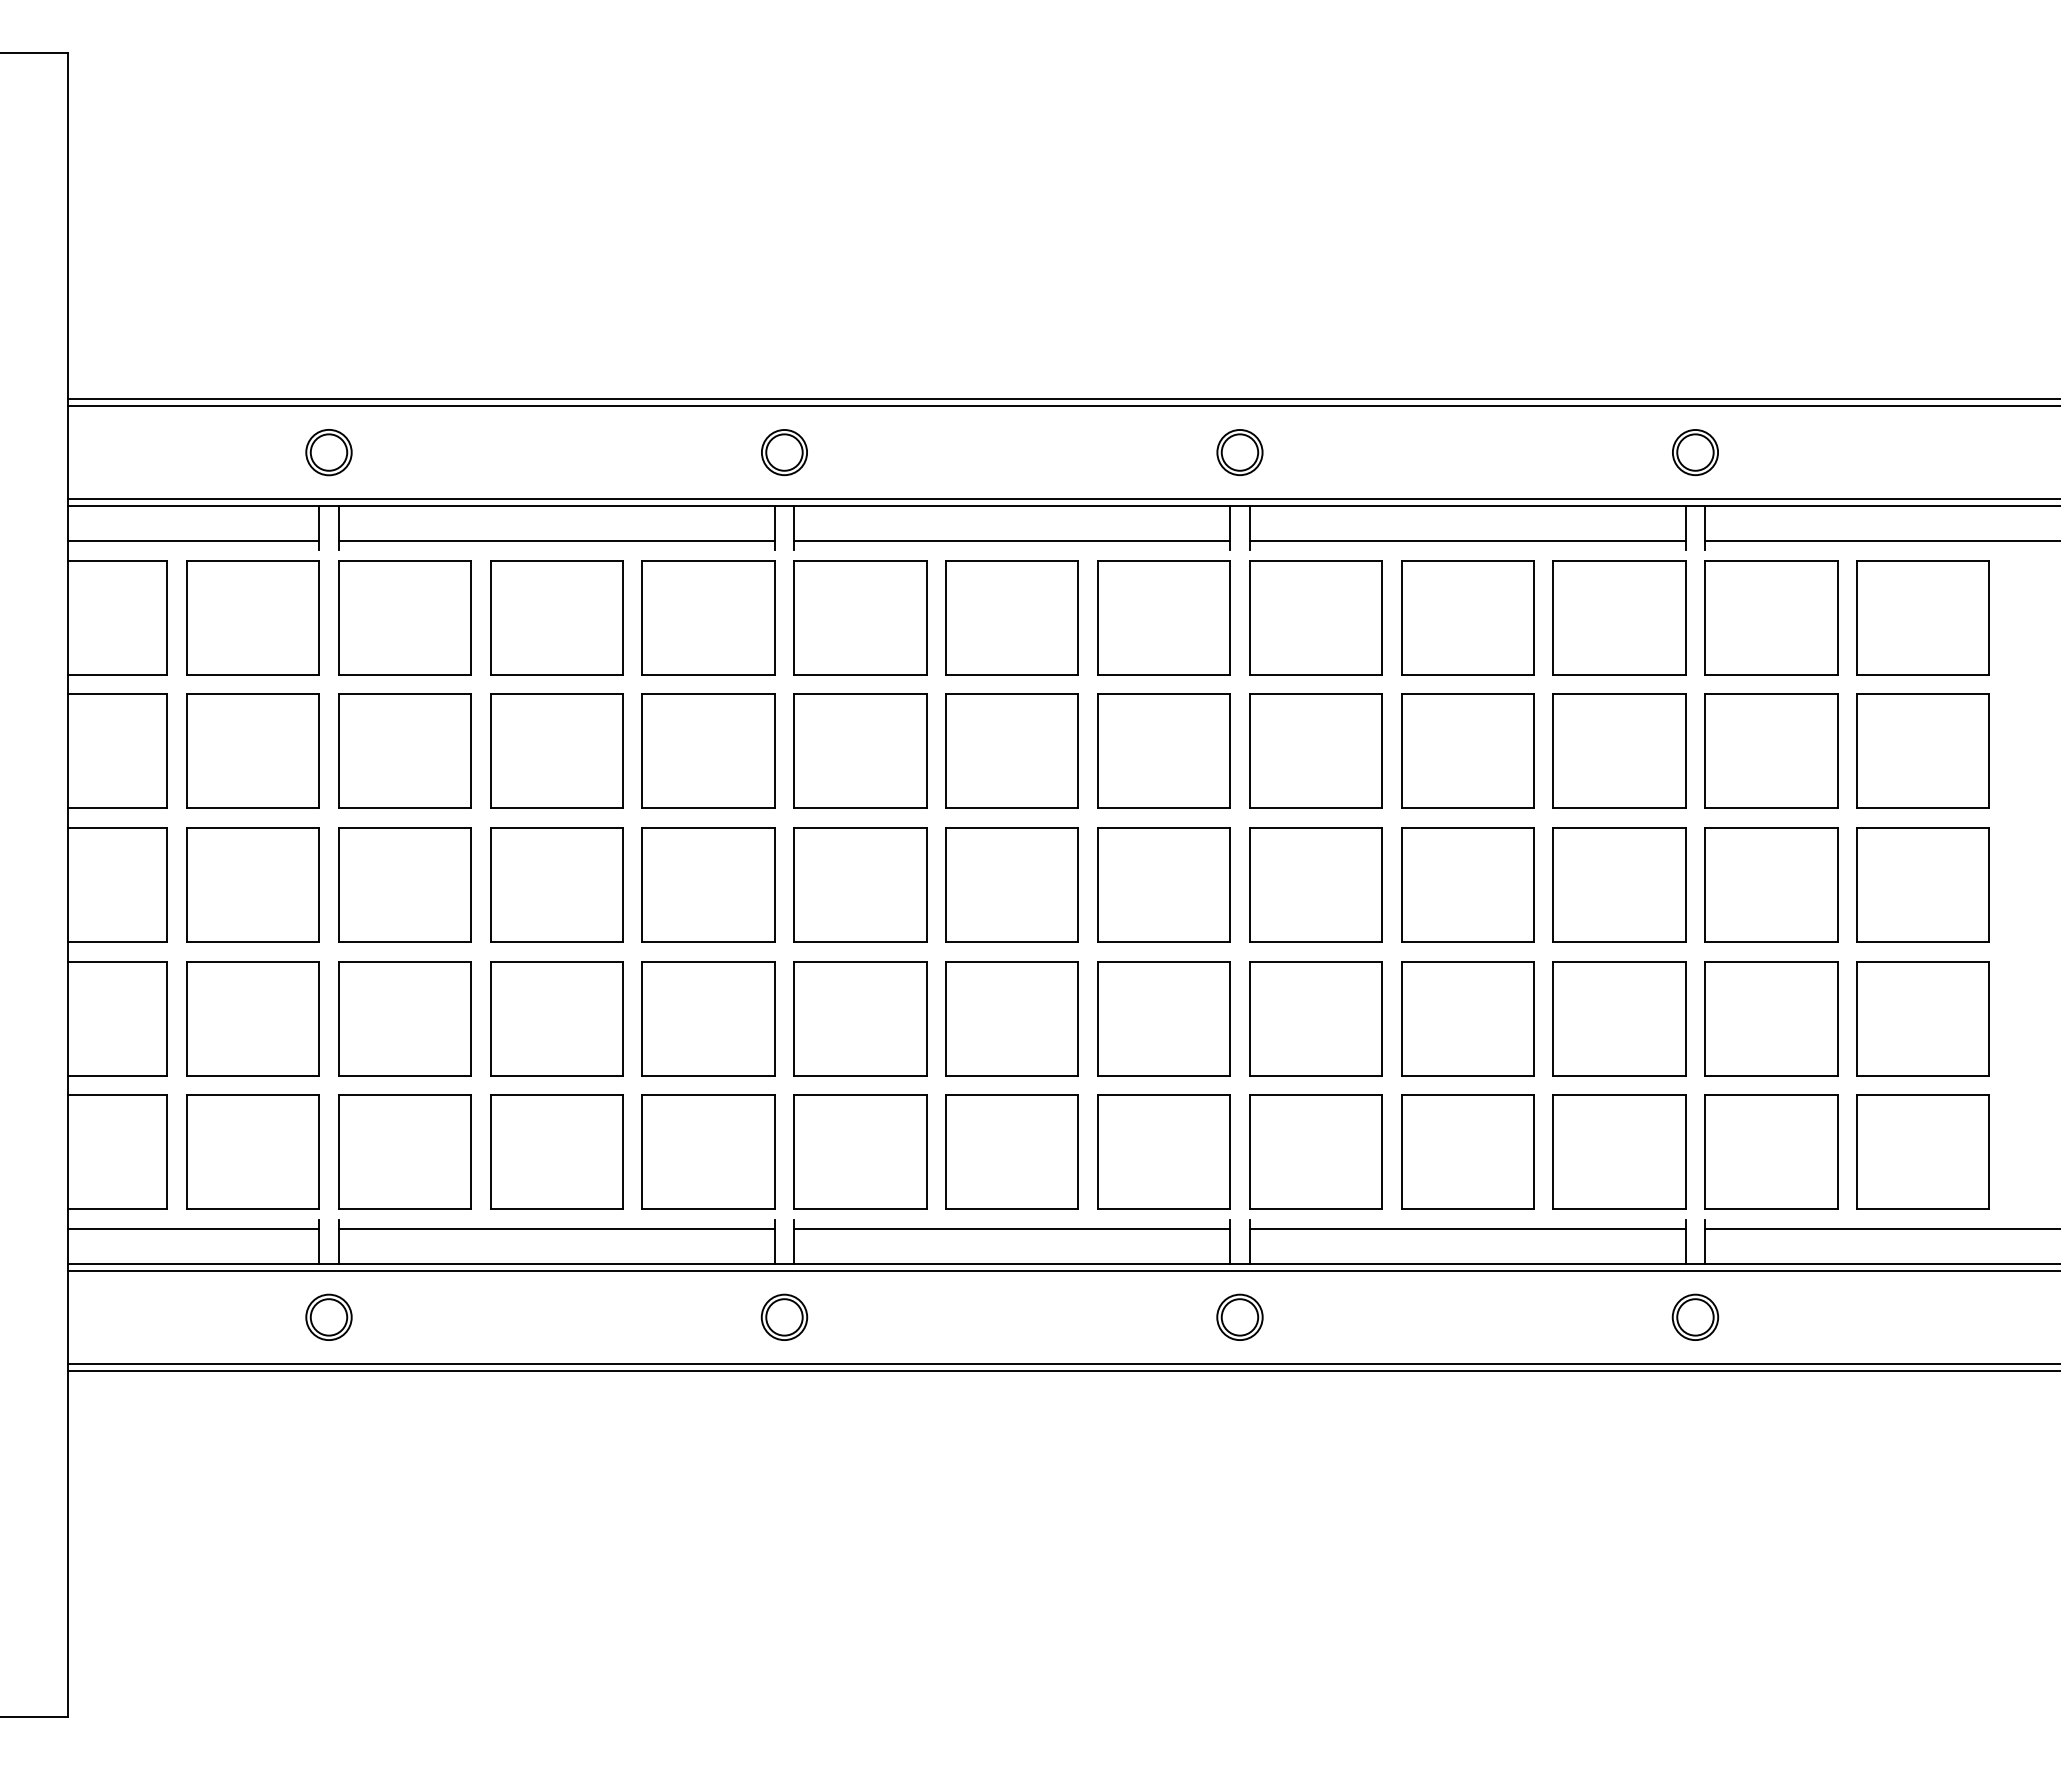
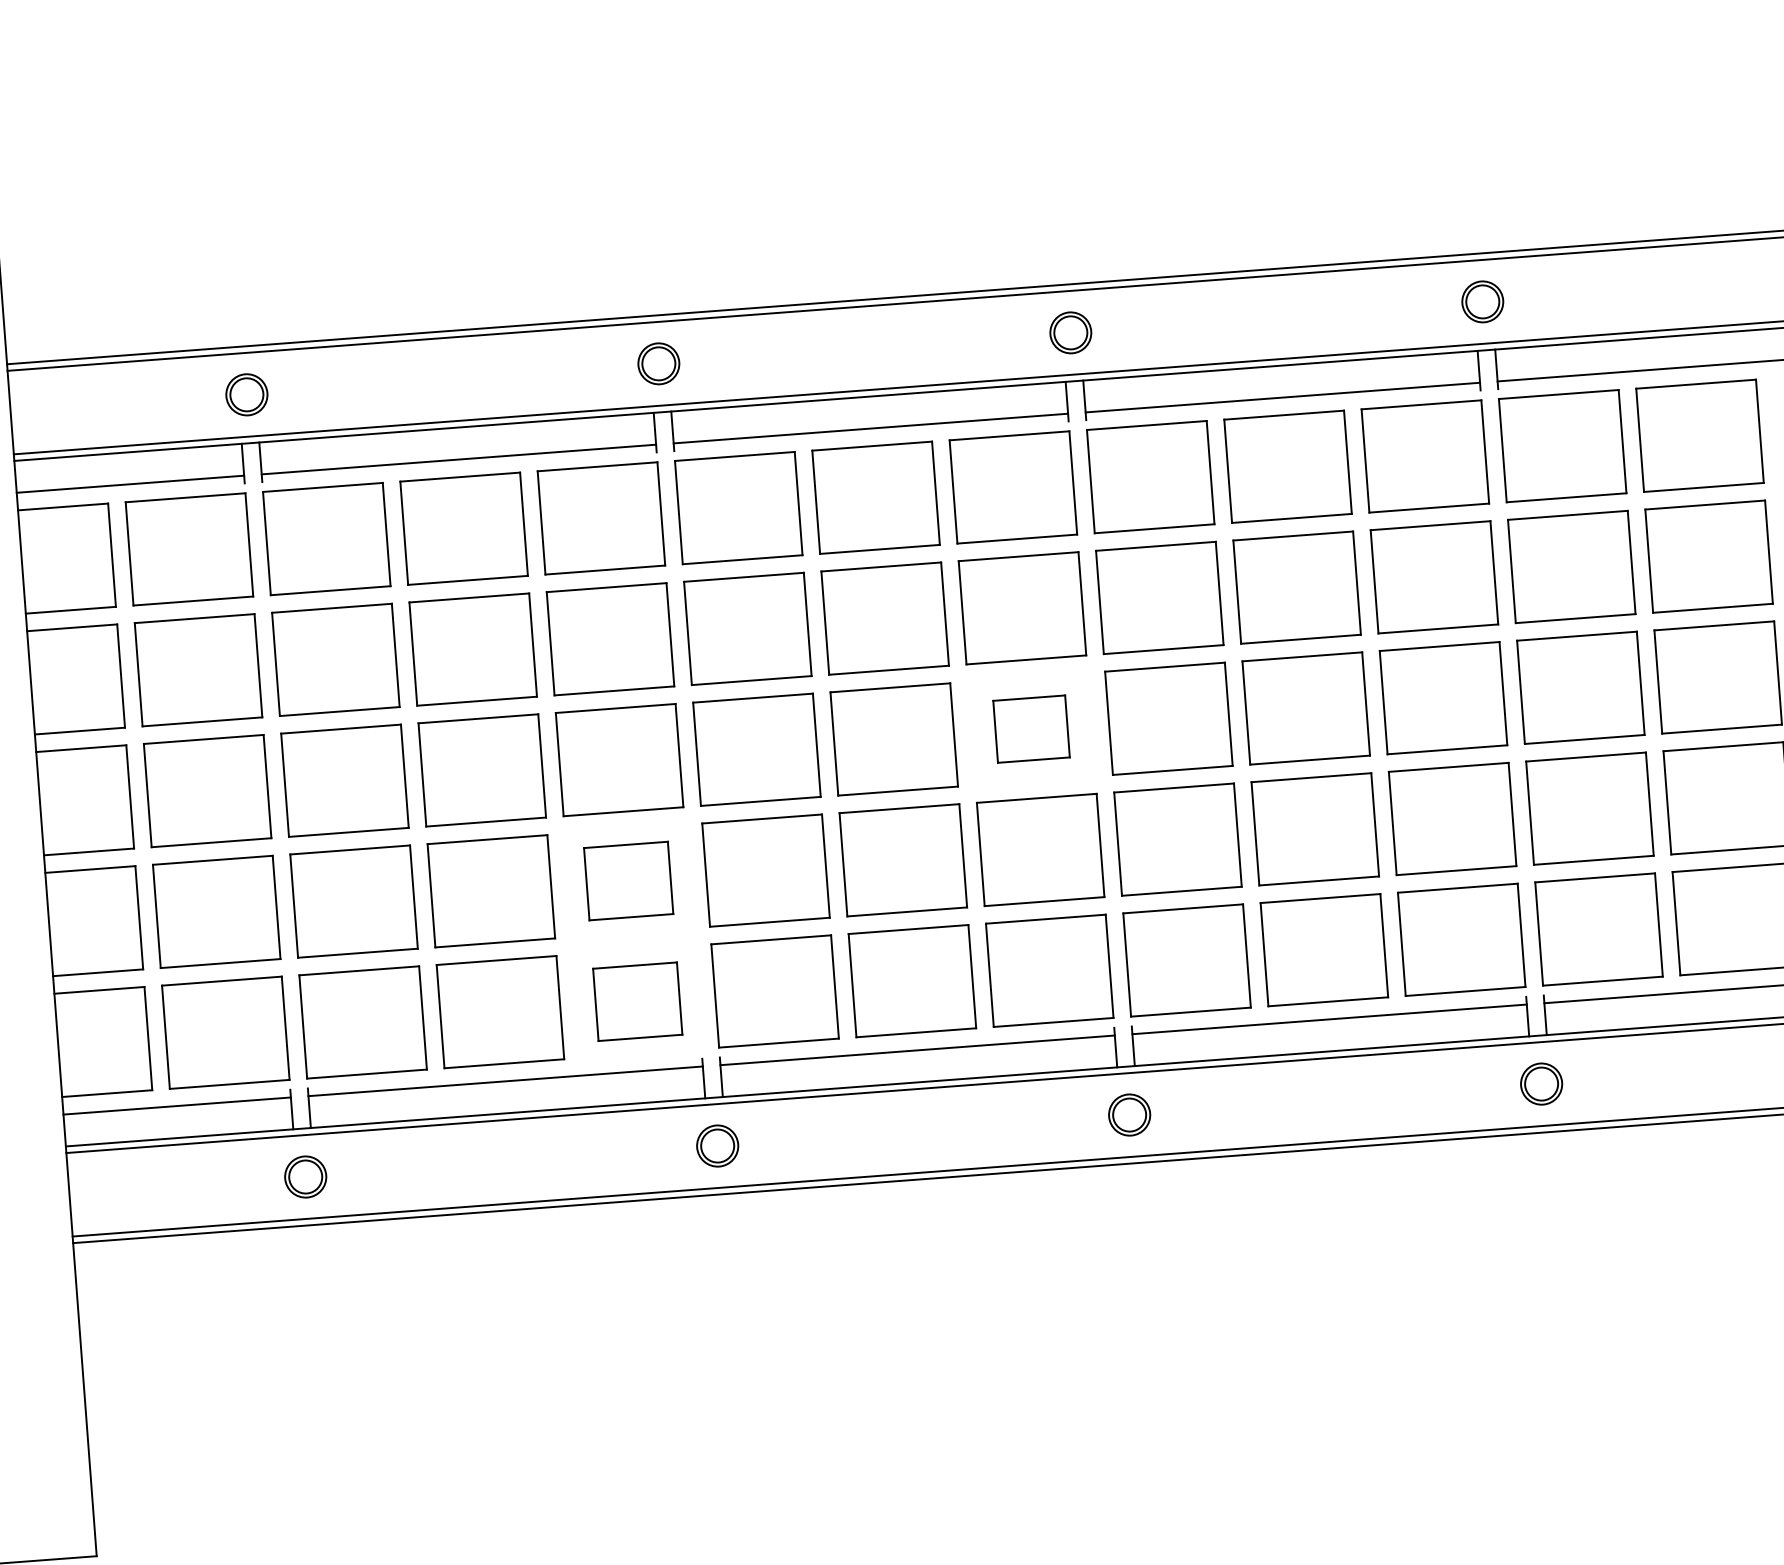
part: (1163, 884) -> (1031, 728), size x0.6
part: (708, 1018) -> (628, 880), size x0.7
part: (708, 1151) -> (637, 1001), size x0.7

